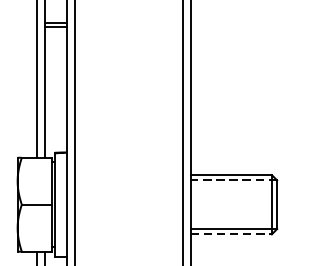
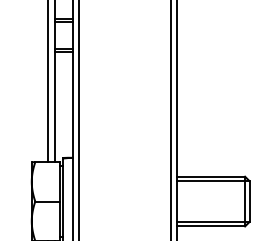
line: (233, 180) -> (212, 181), dashed -> solid
line: (231, 234) -> (211, 226), dashed -> solid

